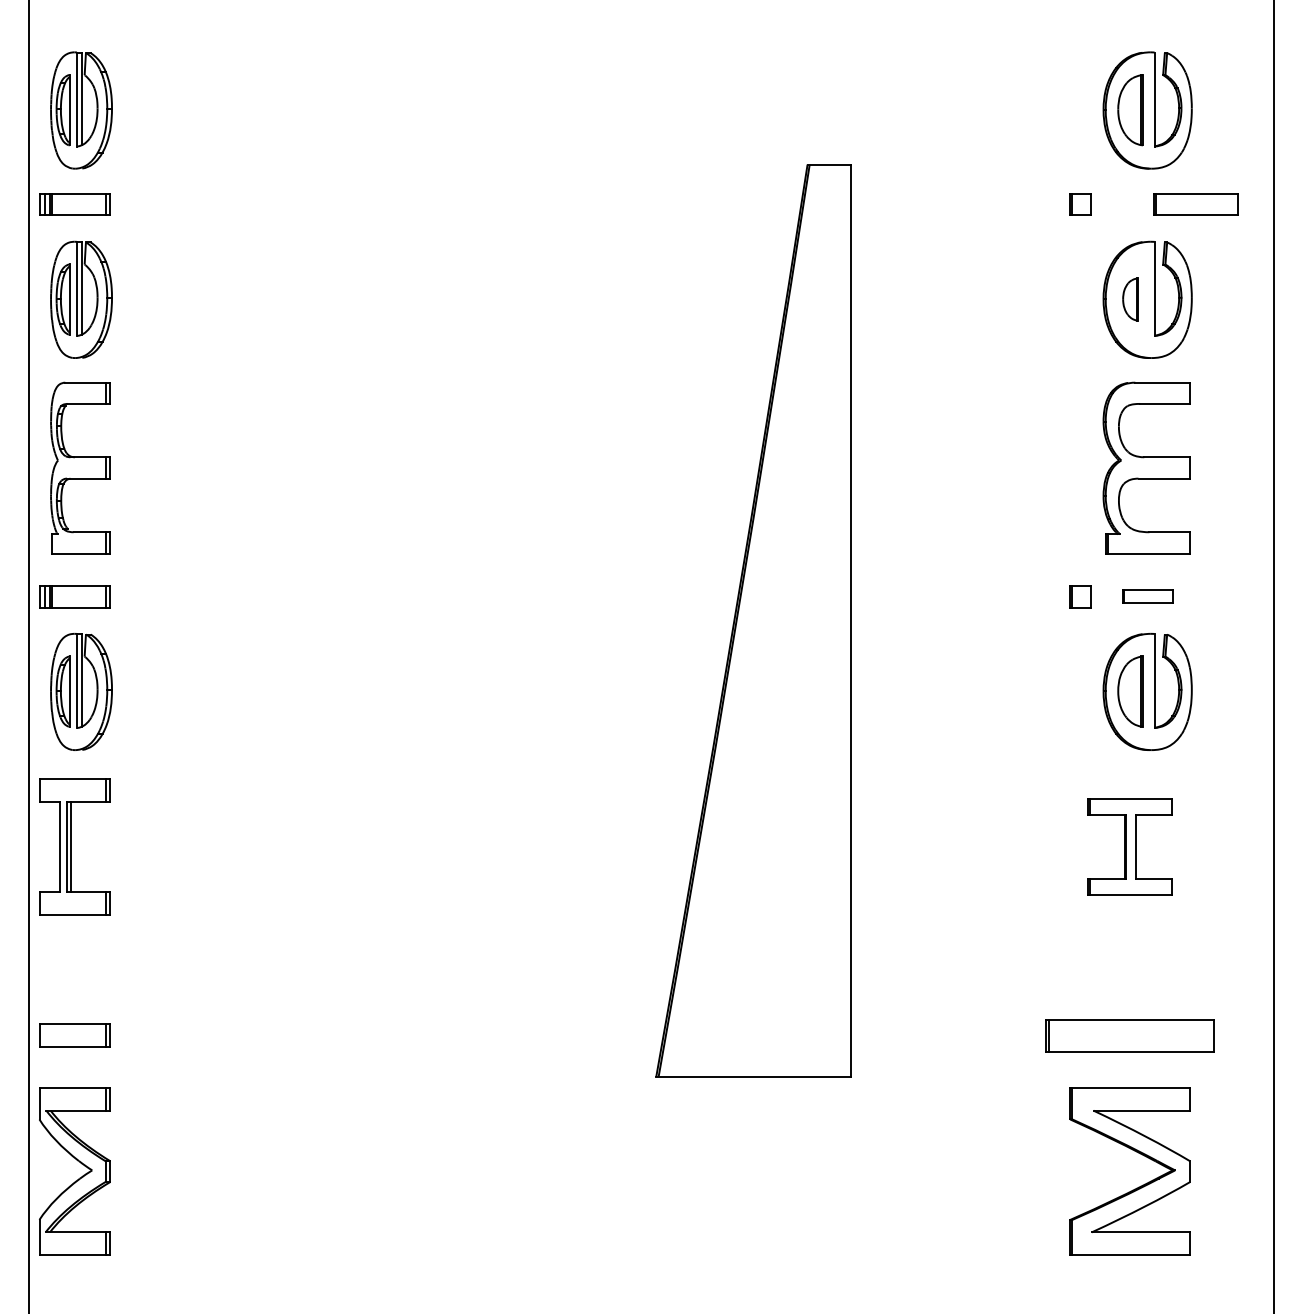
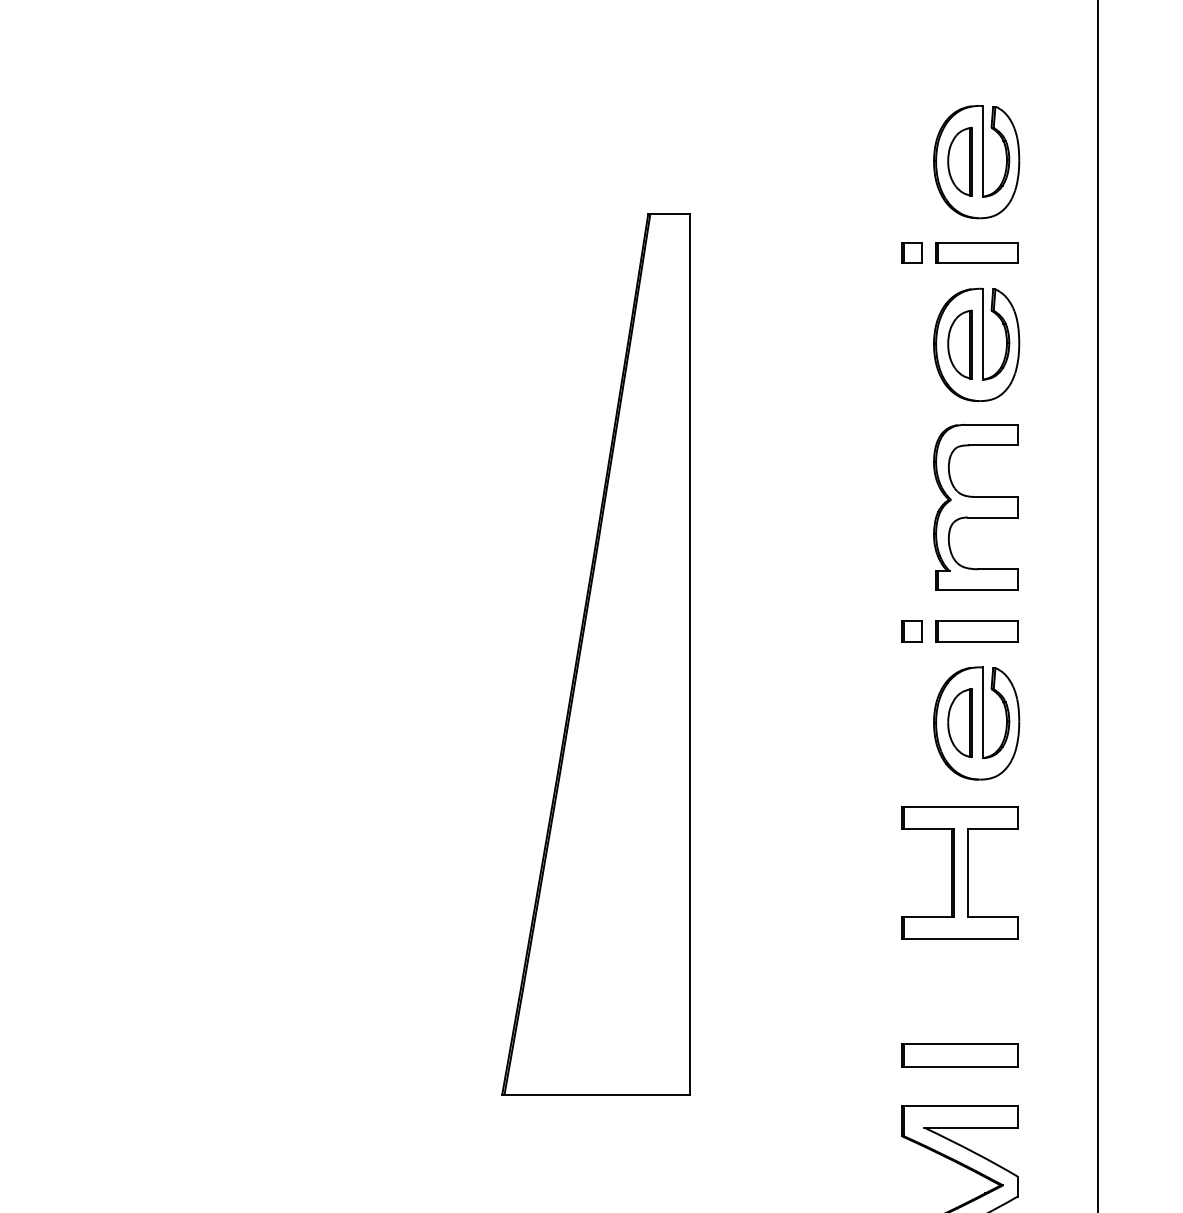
part: (1195, 204) -> (976, 252), moved
part: (1130, 299) -> (960, 344), size x1.67
part: (1147, 596) -> (976, 631), size x1.67
part: (1129, 846) -> (959, 872), size x1.43
part: (1129, 1035) -> (959, 1055), size x0.71

